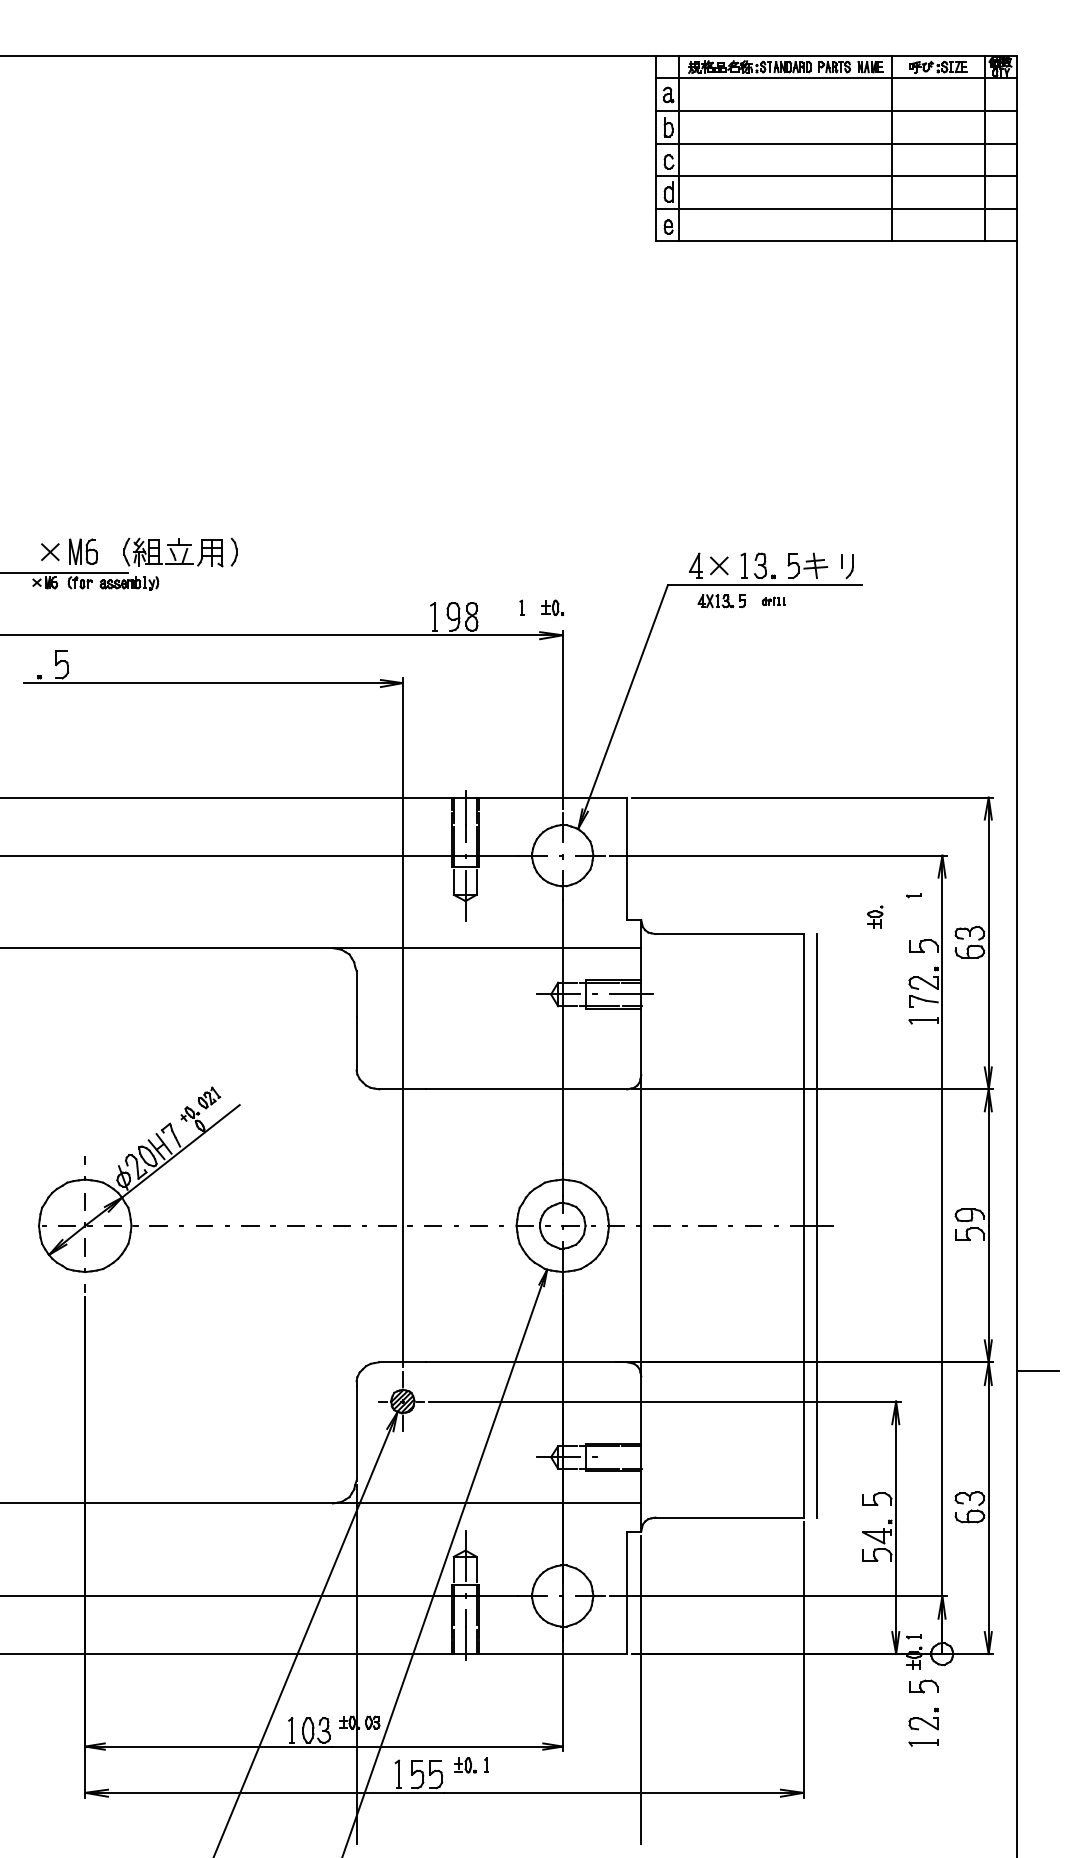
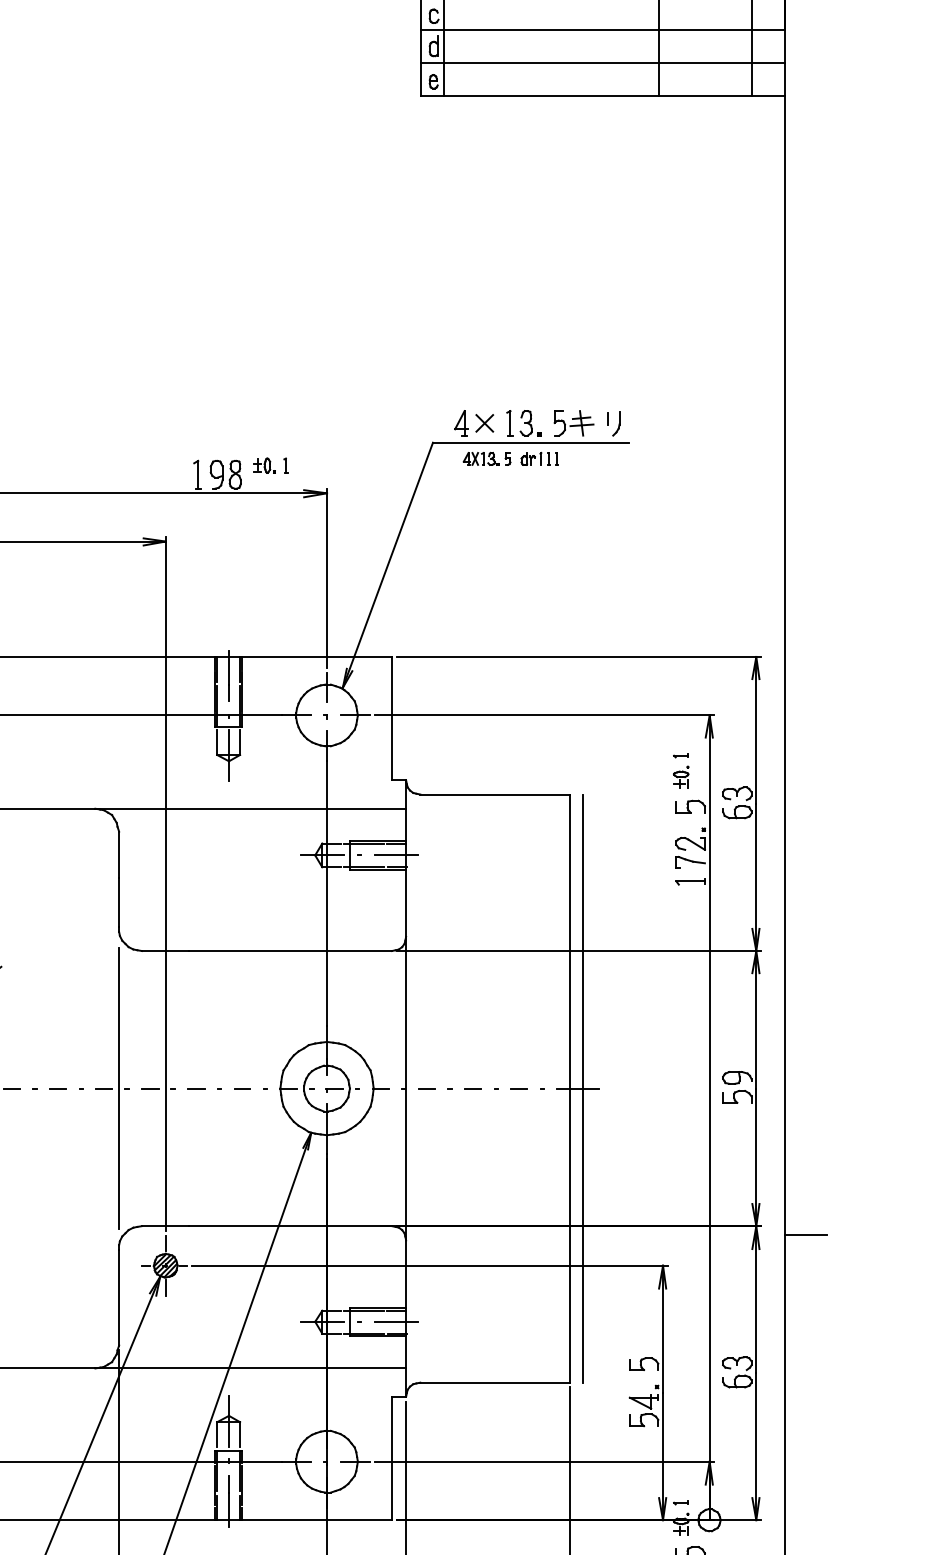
part: (773, 601) -> (539, 459), size x1.67
part: (552, 607) -> (264, 465), moved
part: (875, 916) -> (681, 776), moved
line: (356, 1225) -> (119, 1088), added
line: (631, 1457) -> (396, 1322), added

